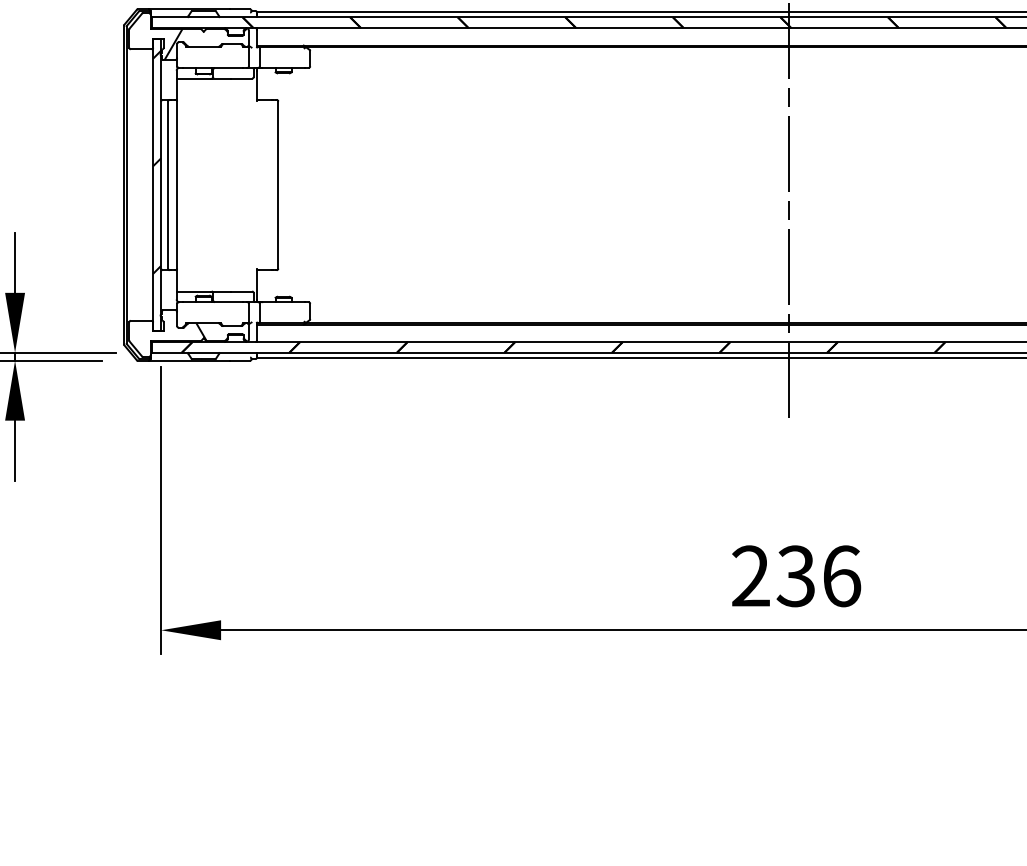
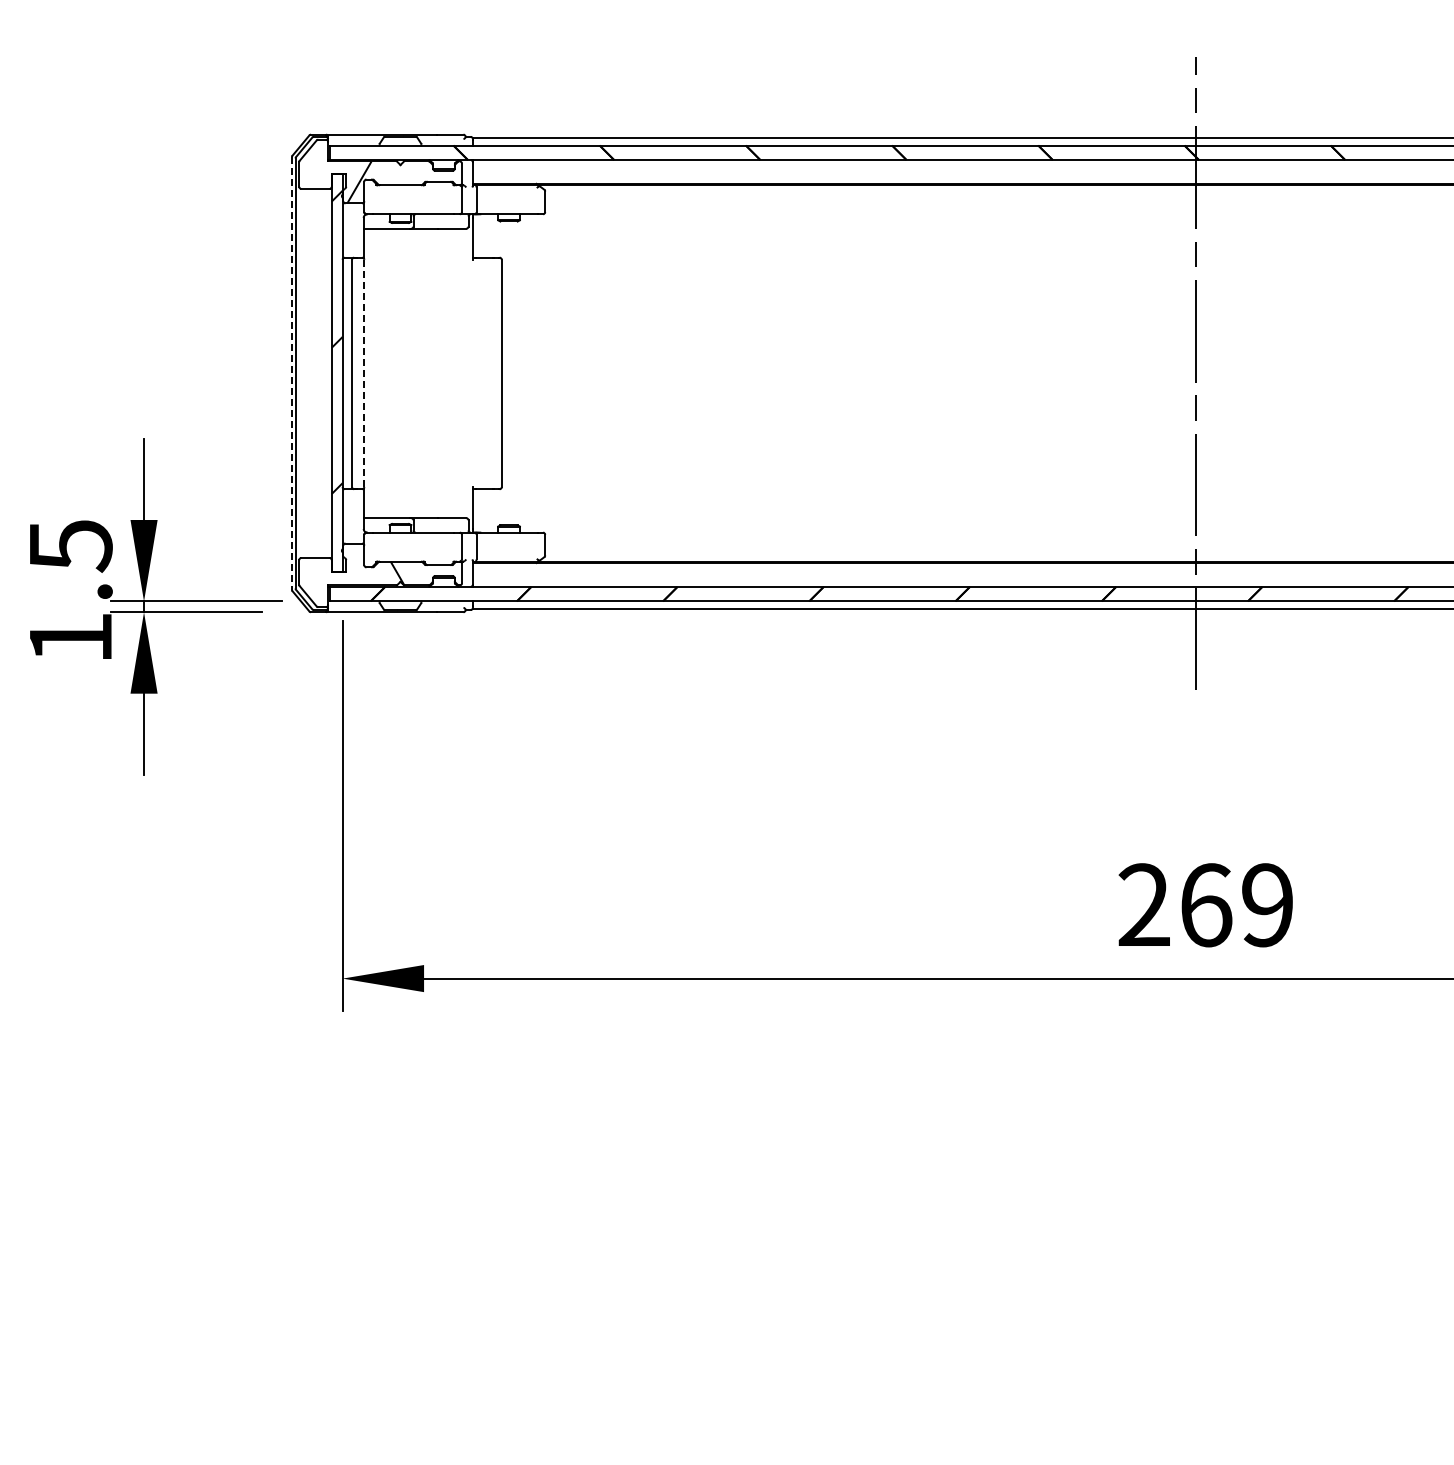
line: (123, 185) -> (291, 373), solid -> dashed
line: (177, 185) -> (364, 373), solid -> dashed
text: (818, 576) -> (1236, 905), 236 -> 269

